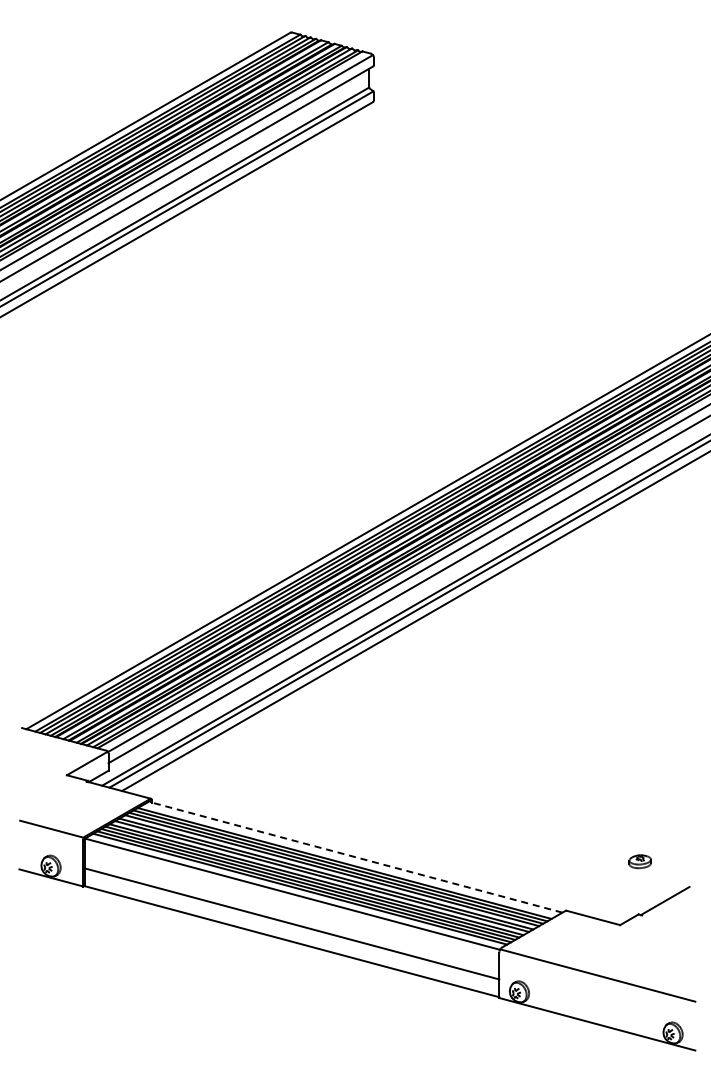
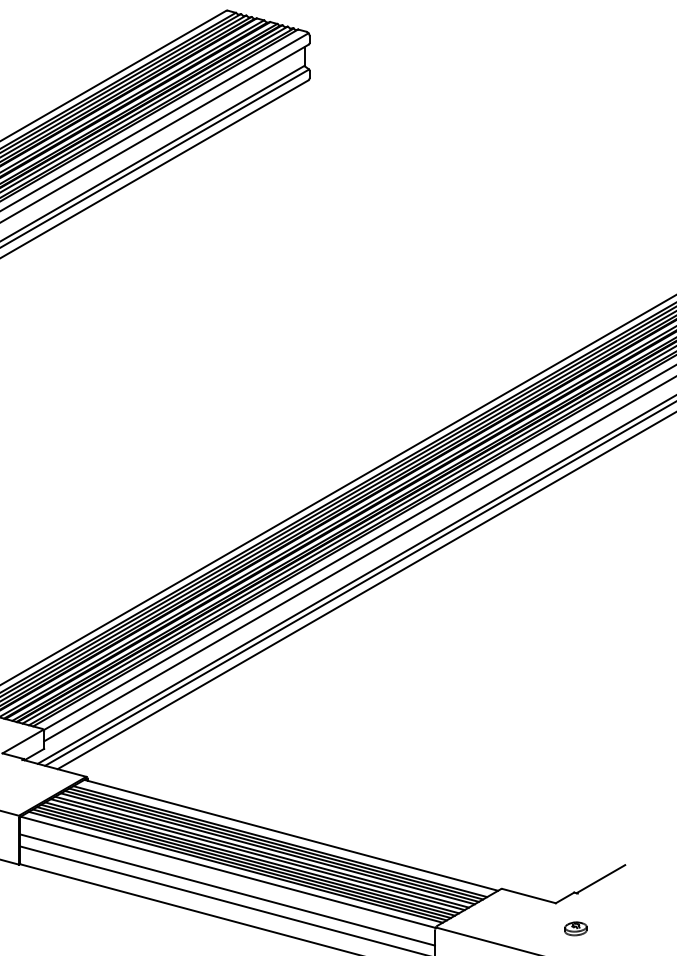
line: (355, 857) -> (291, 835), dashed -> solid
part: (639, 861) -> (575, 928), moved
line: (291, 911) -> (227, 889), added

